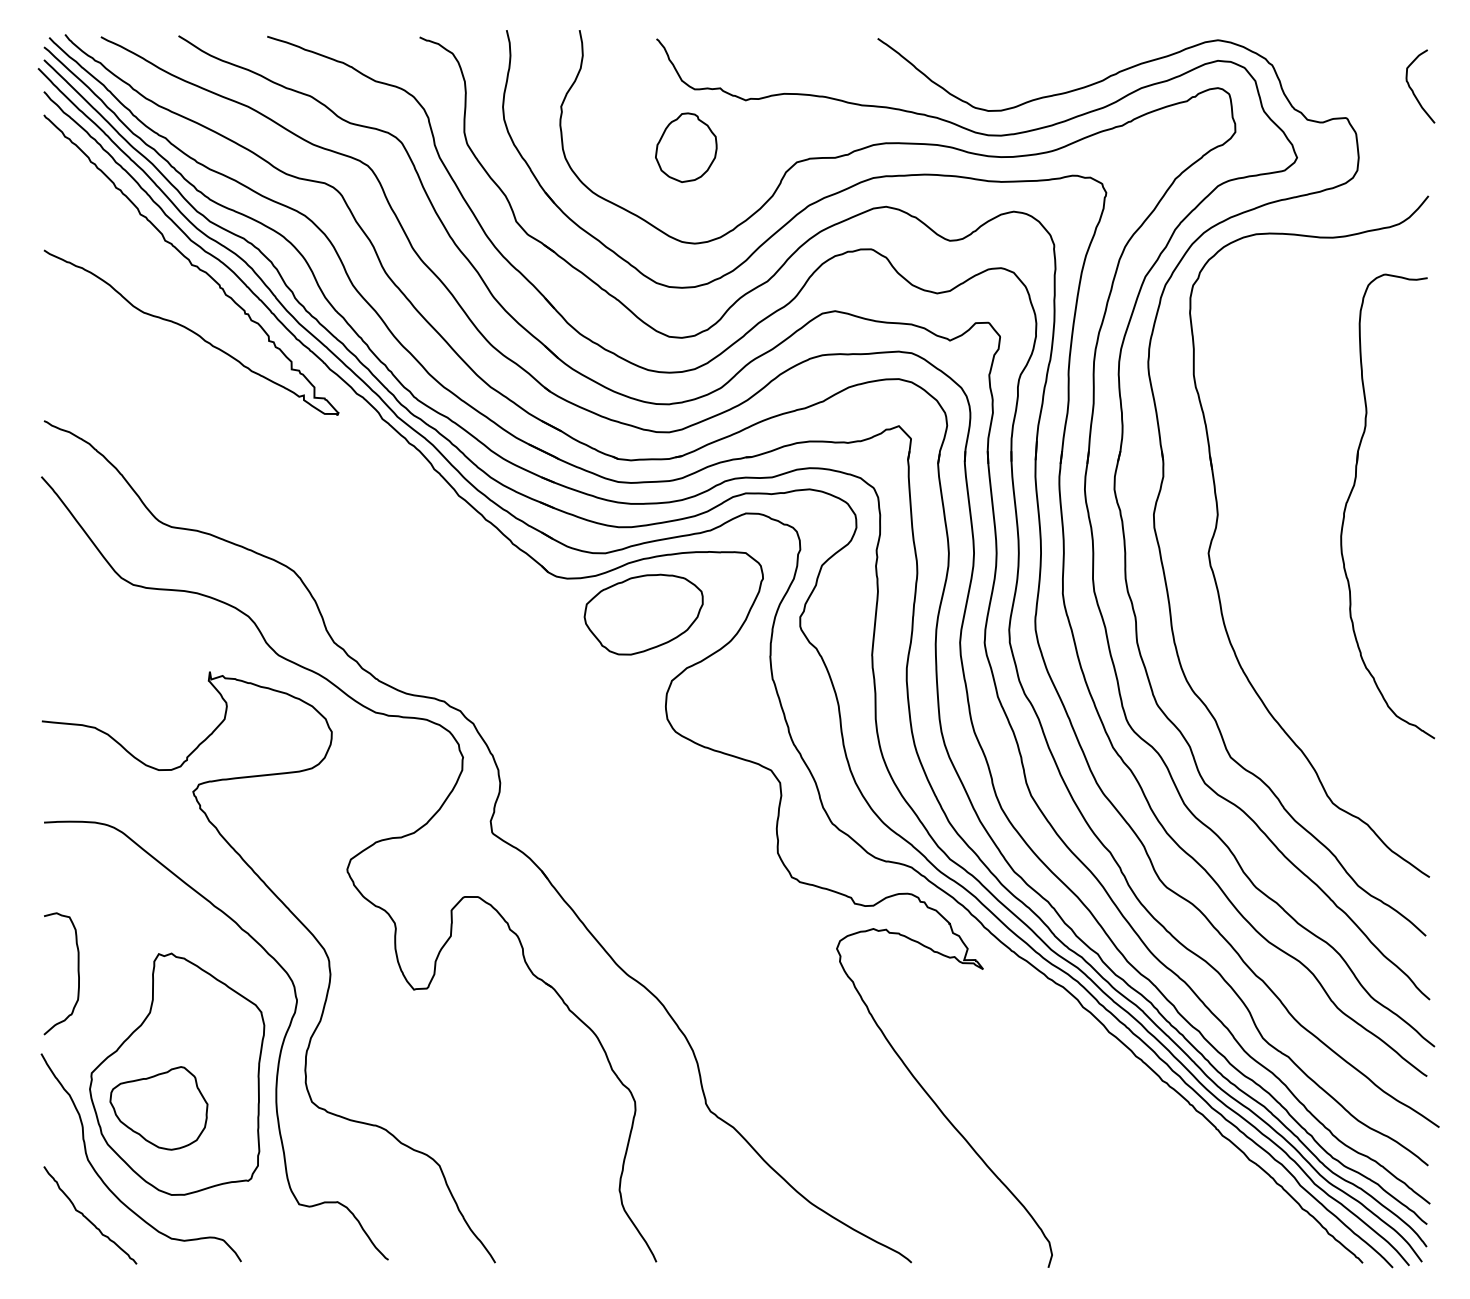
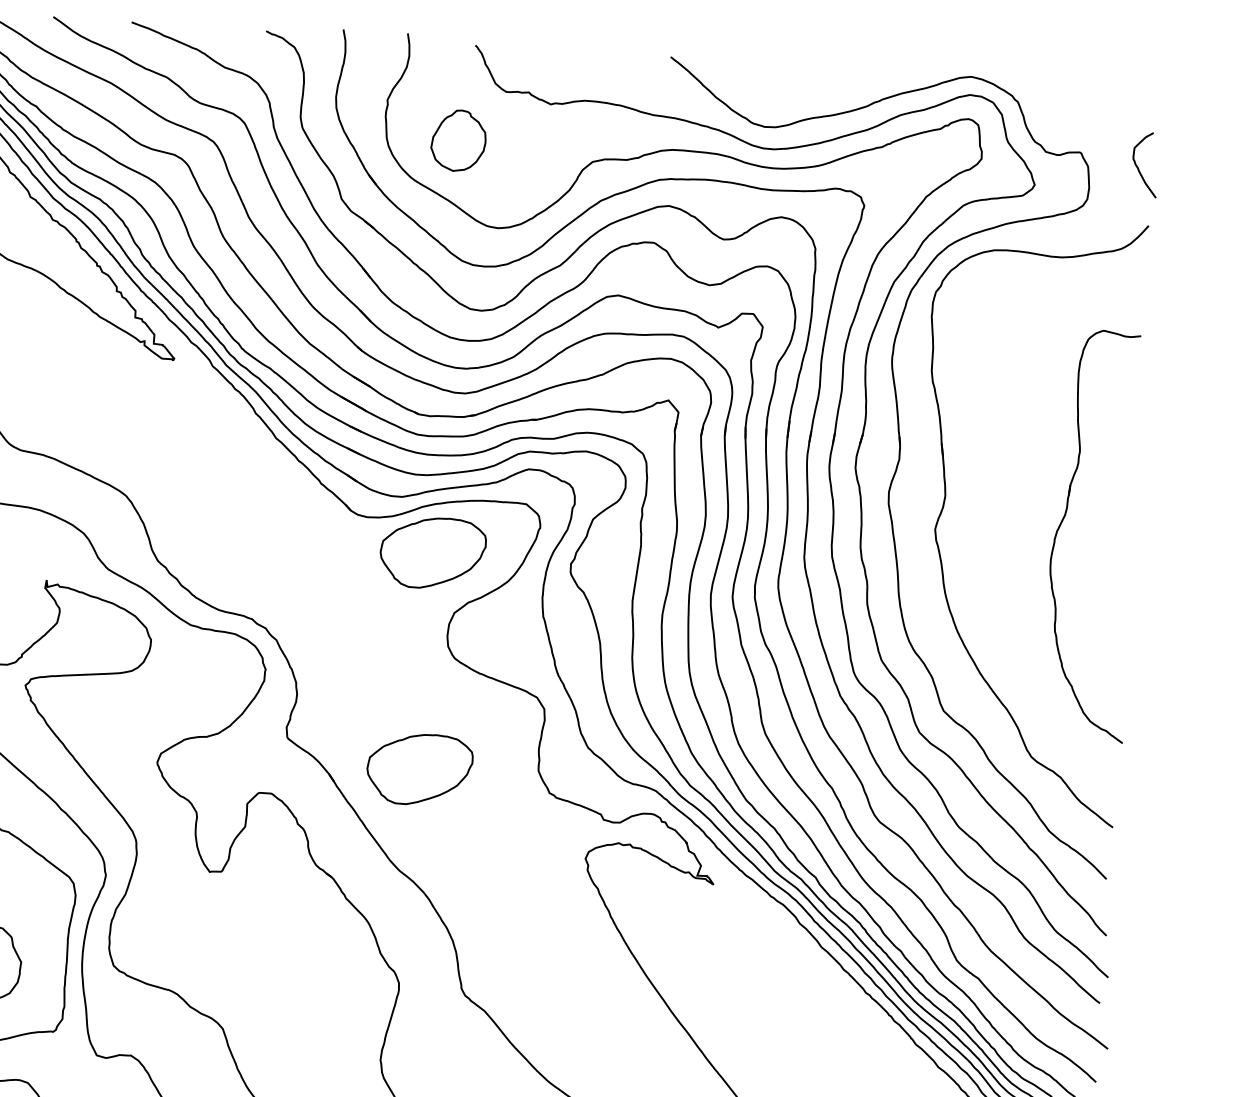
curve: (1413, 90) -> (1138, 167), moved
part: (686, 147) -> (458, 140), moved
part: (1351, 494) -> (1062, 523), moved
part: (643, 859) -> (419, 769), added

